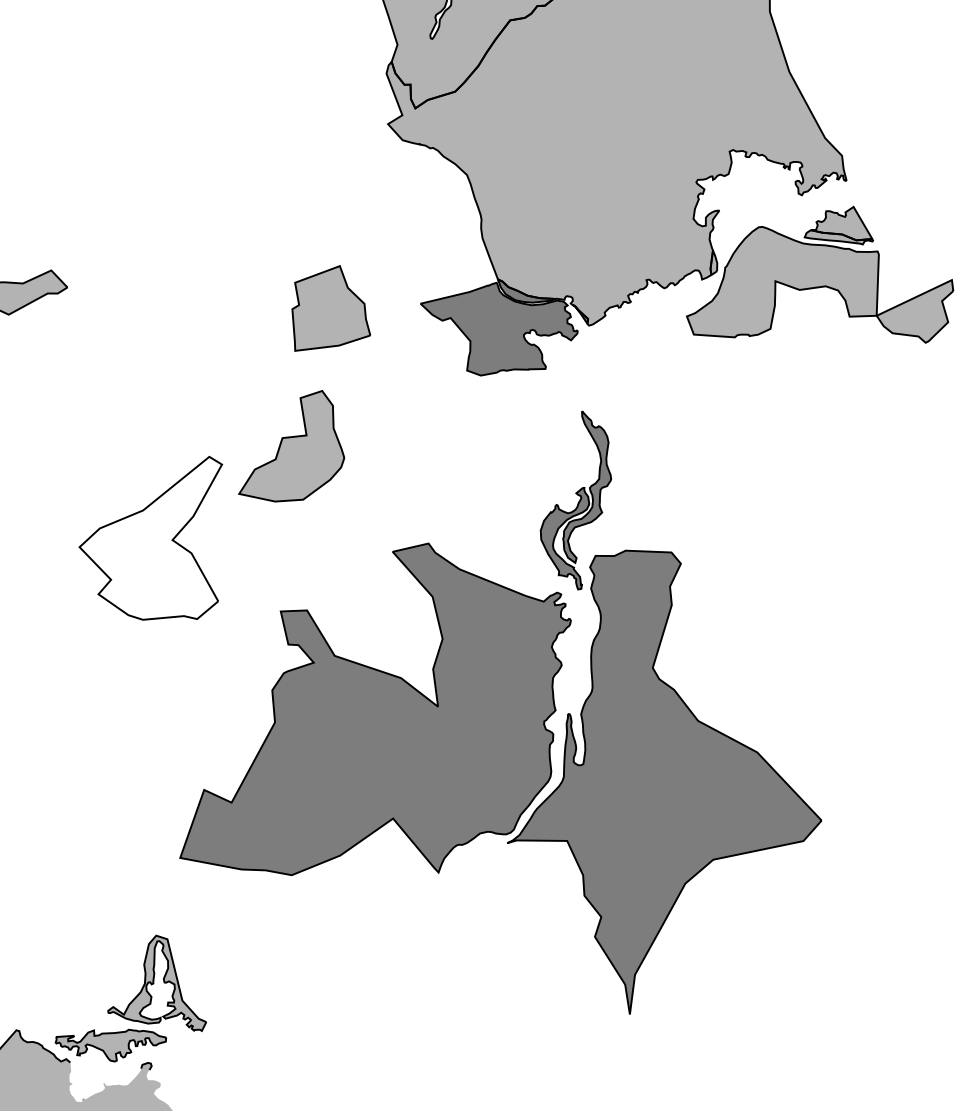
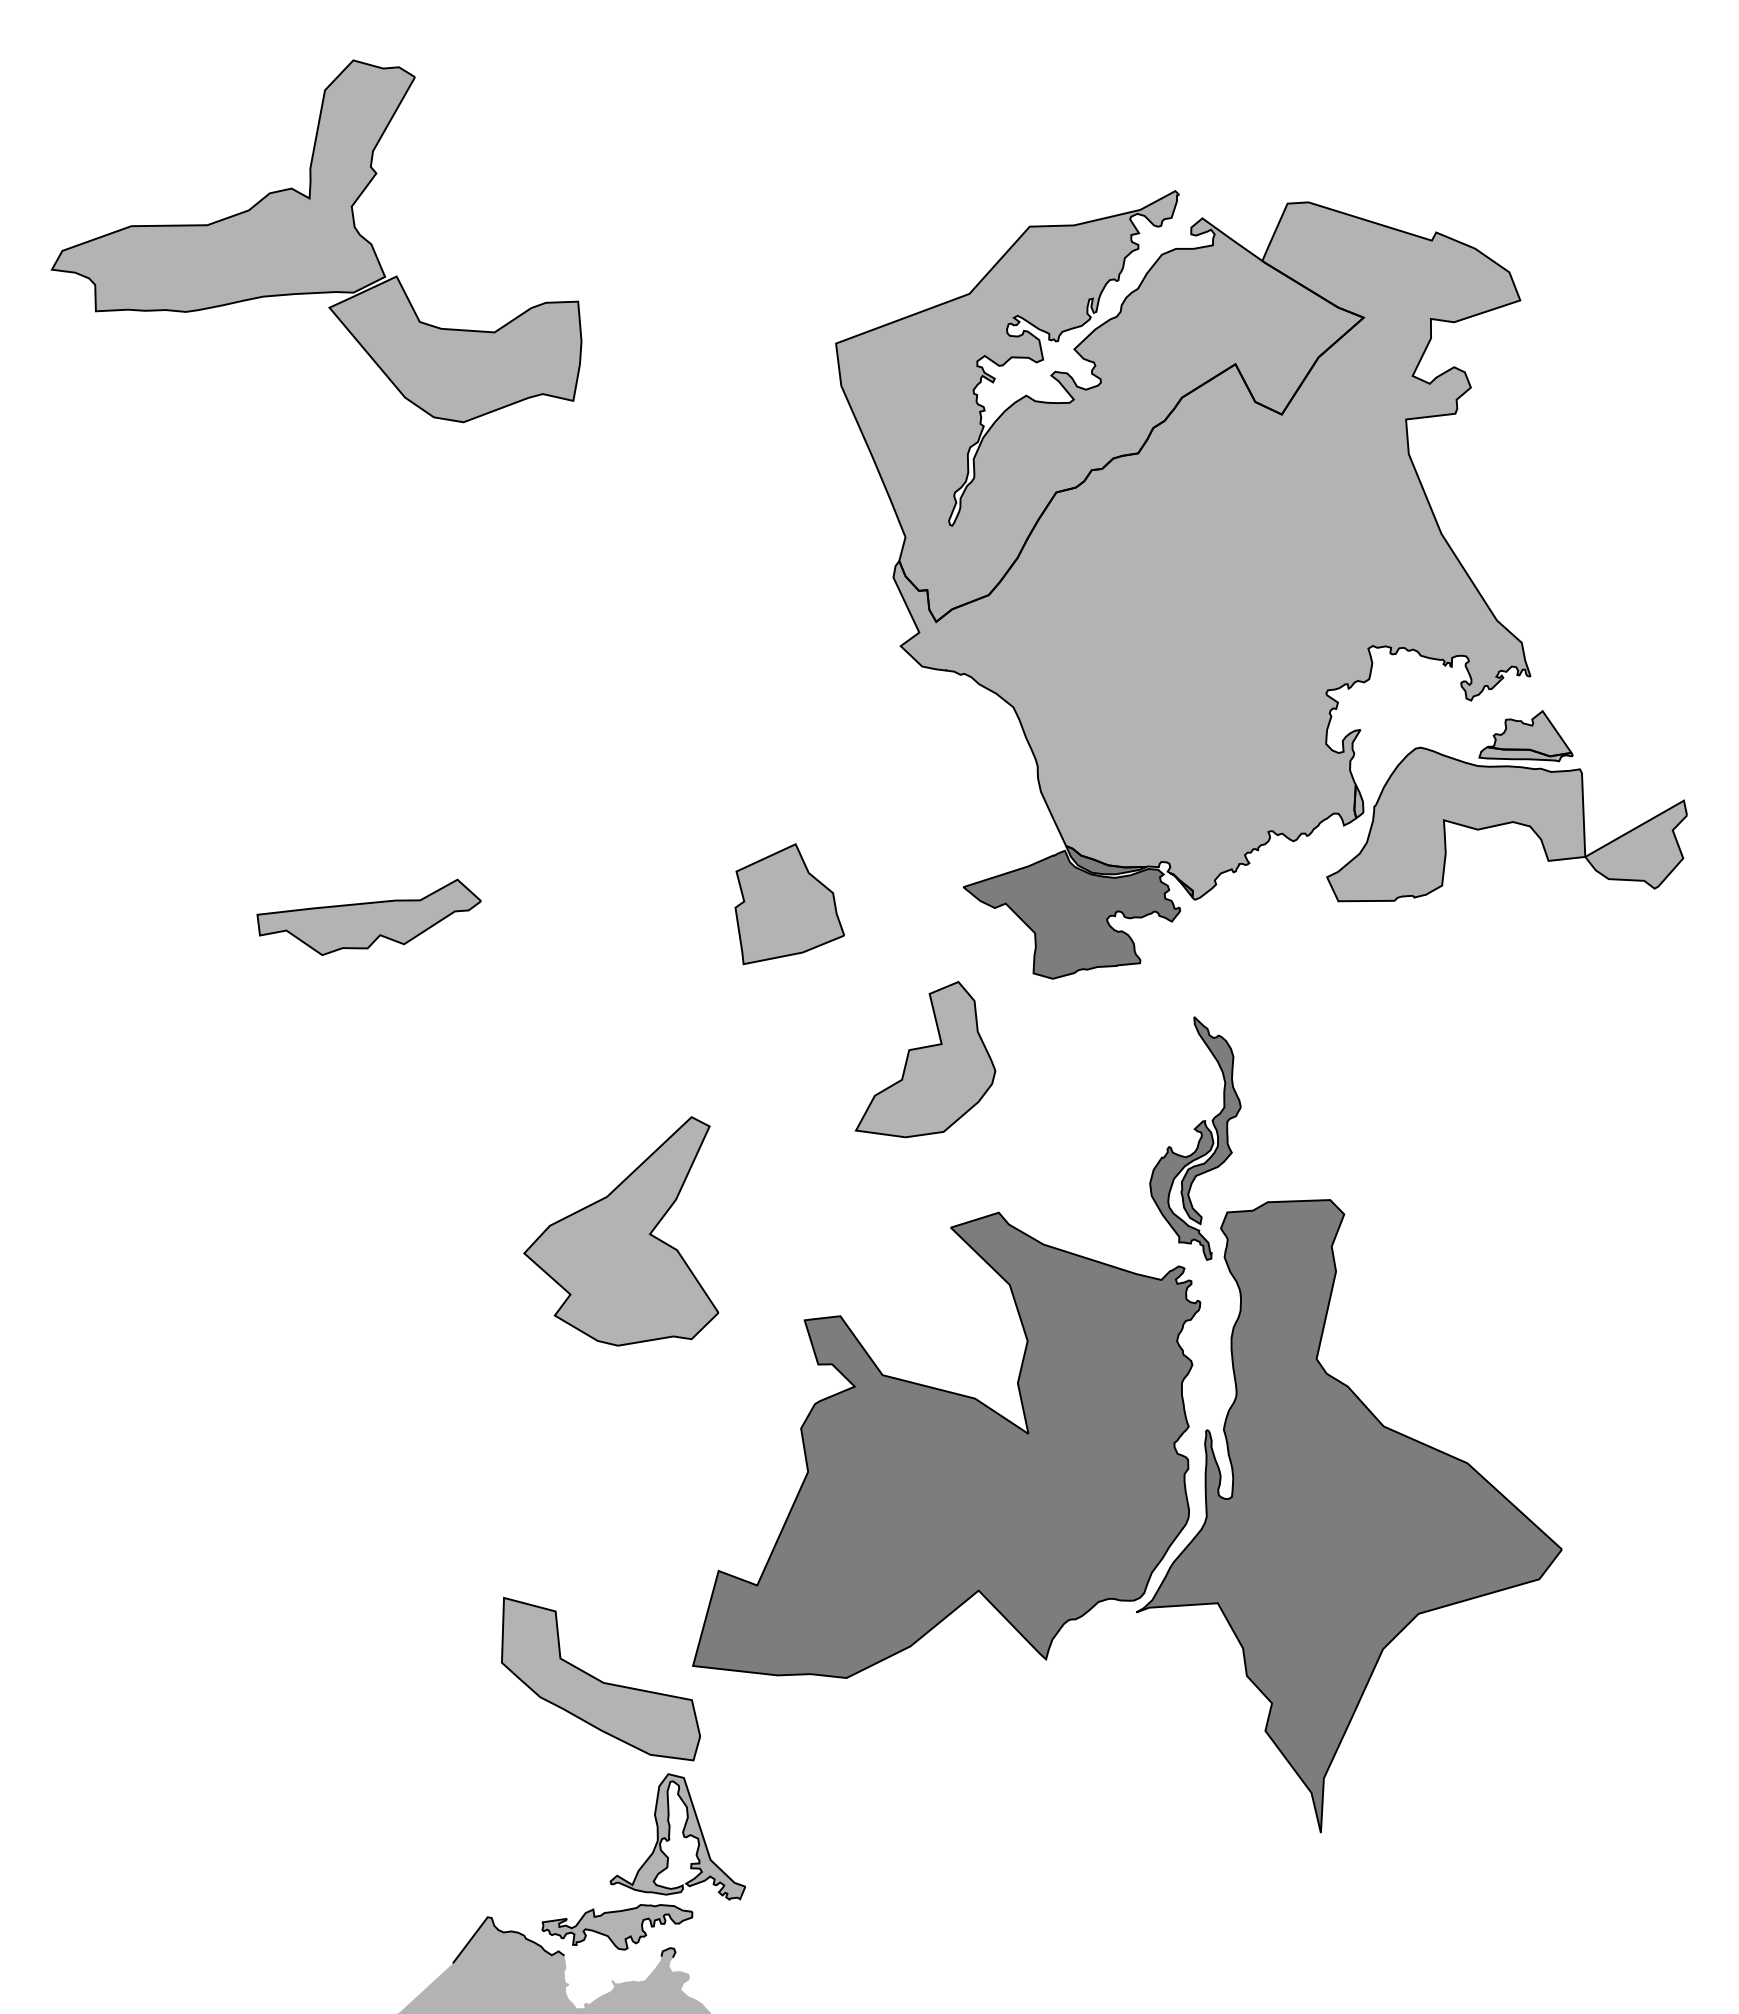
part: (332, 309) -> (789, 904), moved
part: (293, 445) -> (925, 1059), moved
fill: (151, 536) -> (621, 1231), added
part: (111, 862) -> (600, 1678), added

